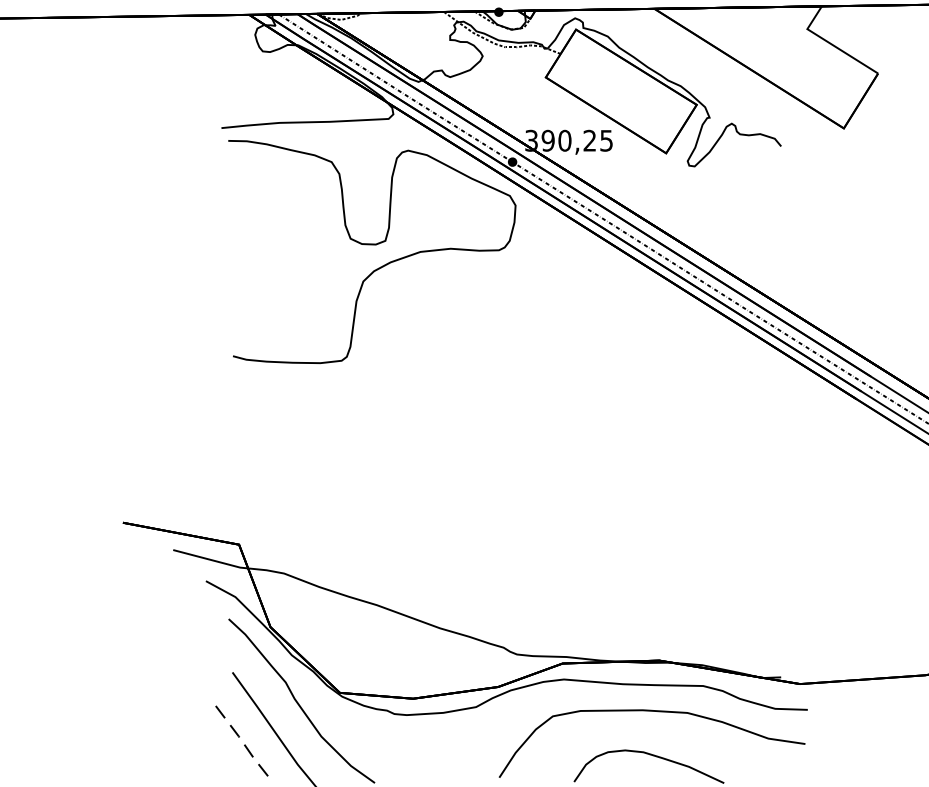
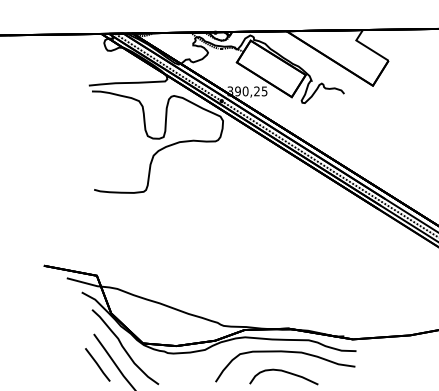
line: (240, 739) -> (97, 364), dashed -> solid

